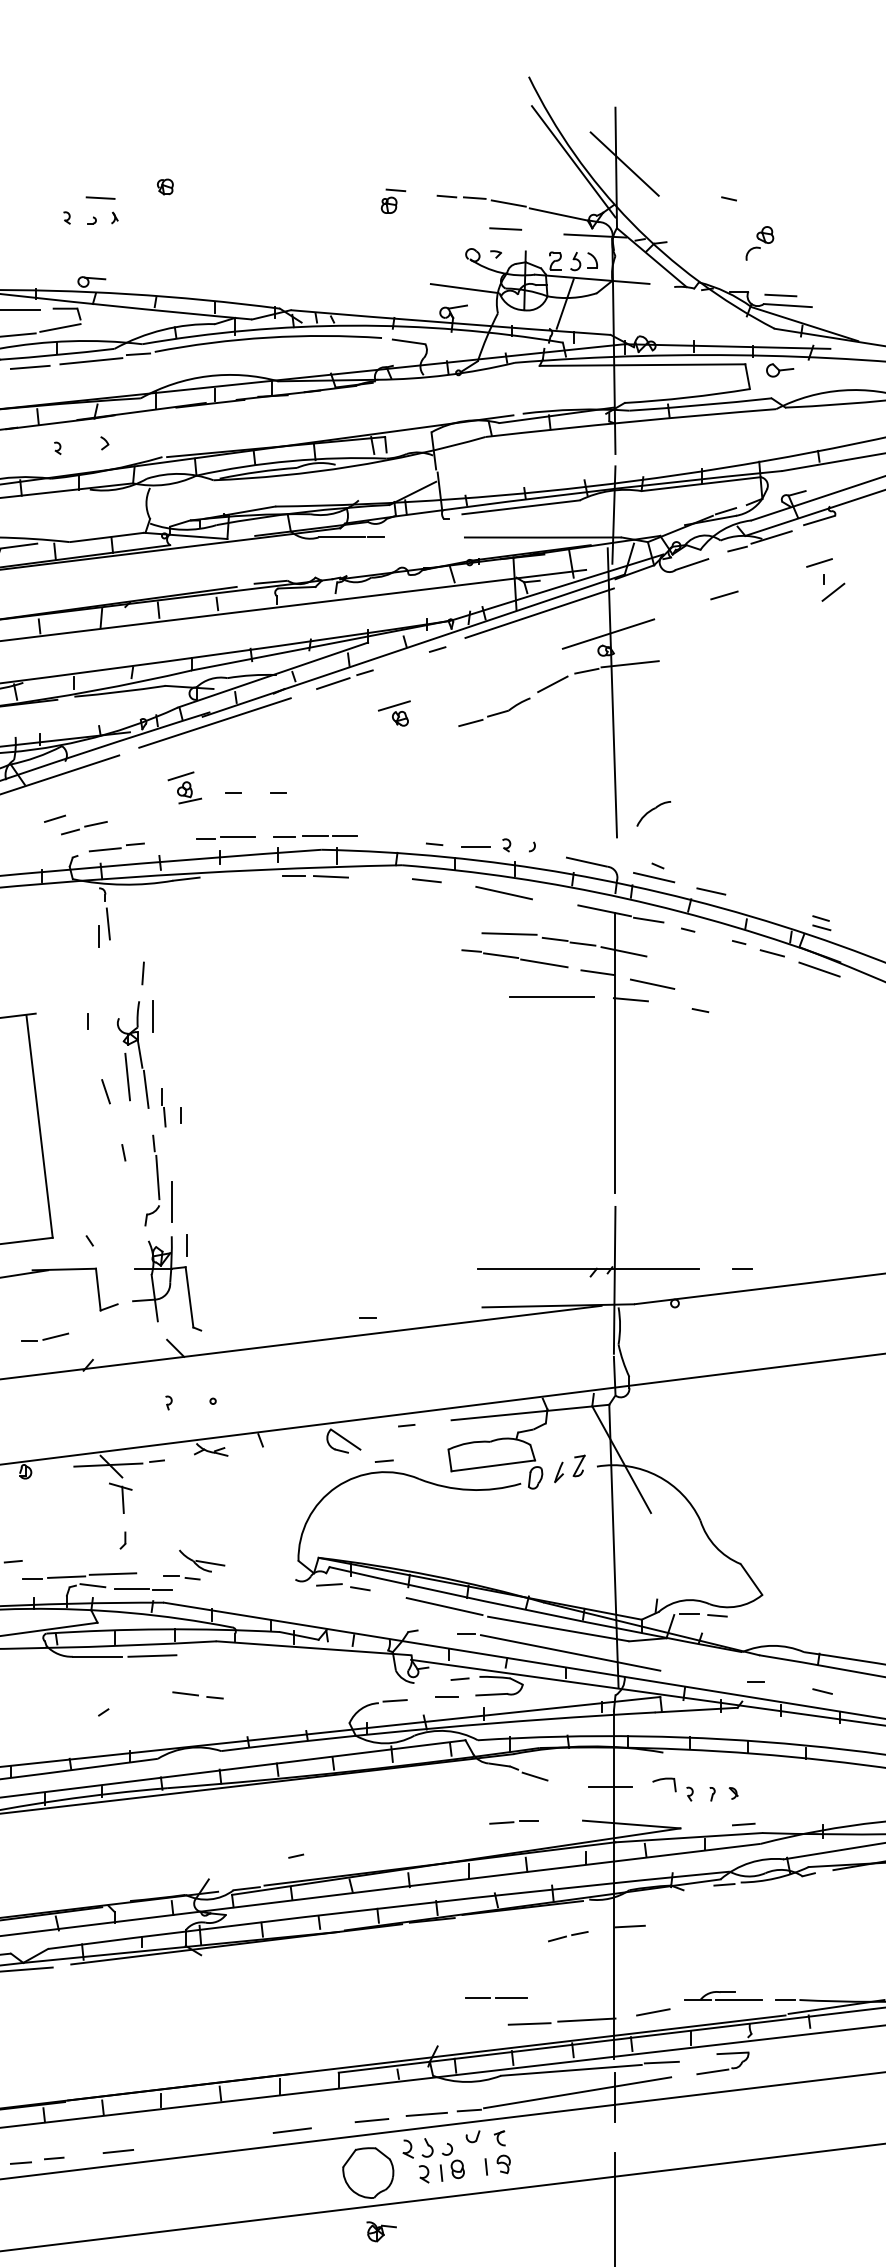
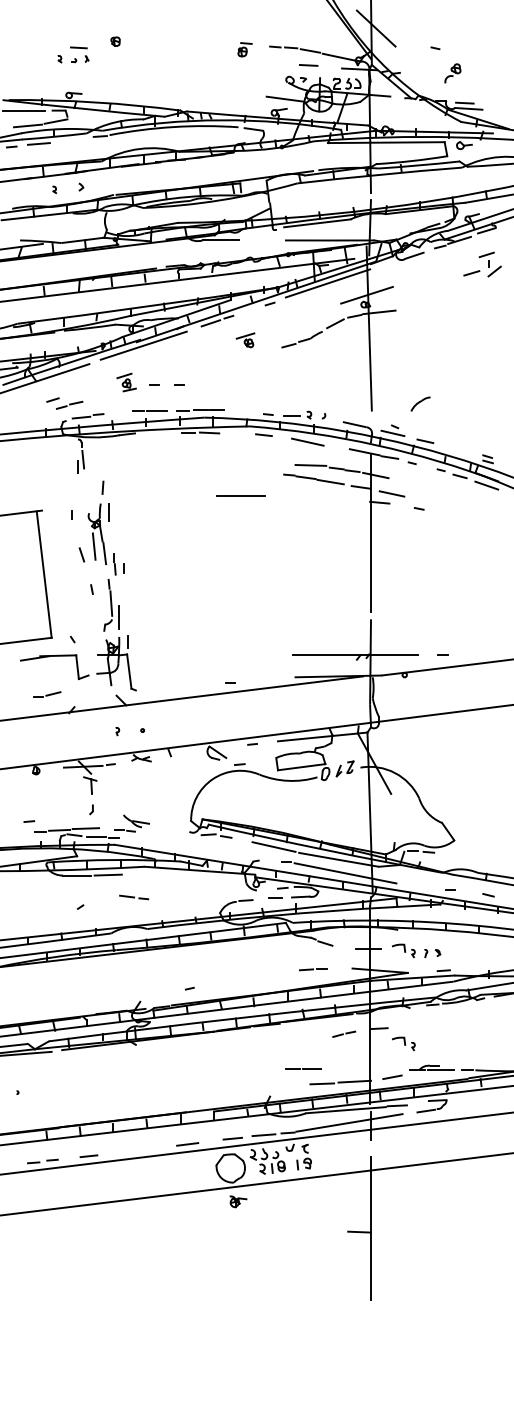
line: (91, 361) -> (73, 140), removed
line: (723, 595) -> (471, 273), moved
part: (653, 812) -> (420, 403), moved
line: (551, 995) -> (240, 495), moved
part: (672, 1952) -> (403, 1043), added

